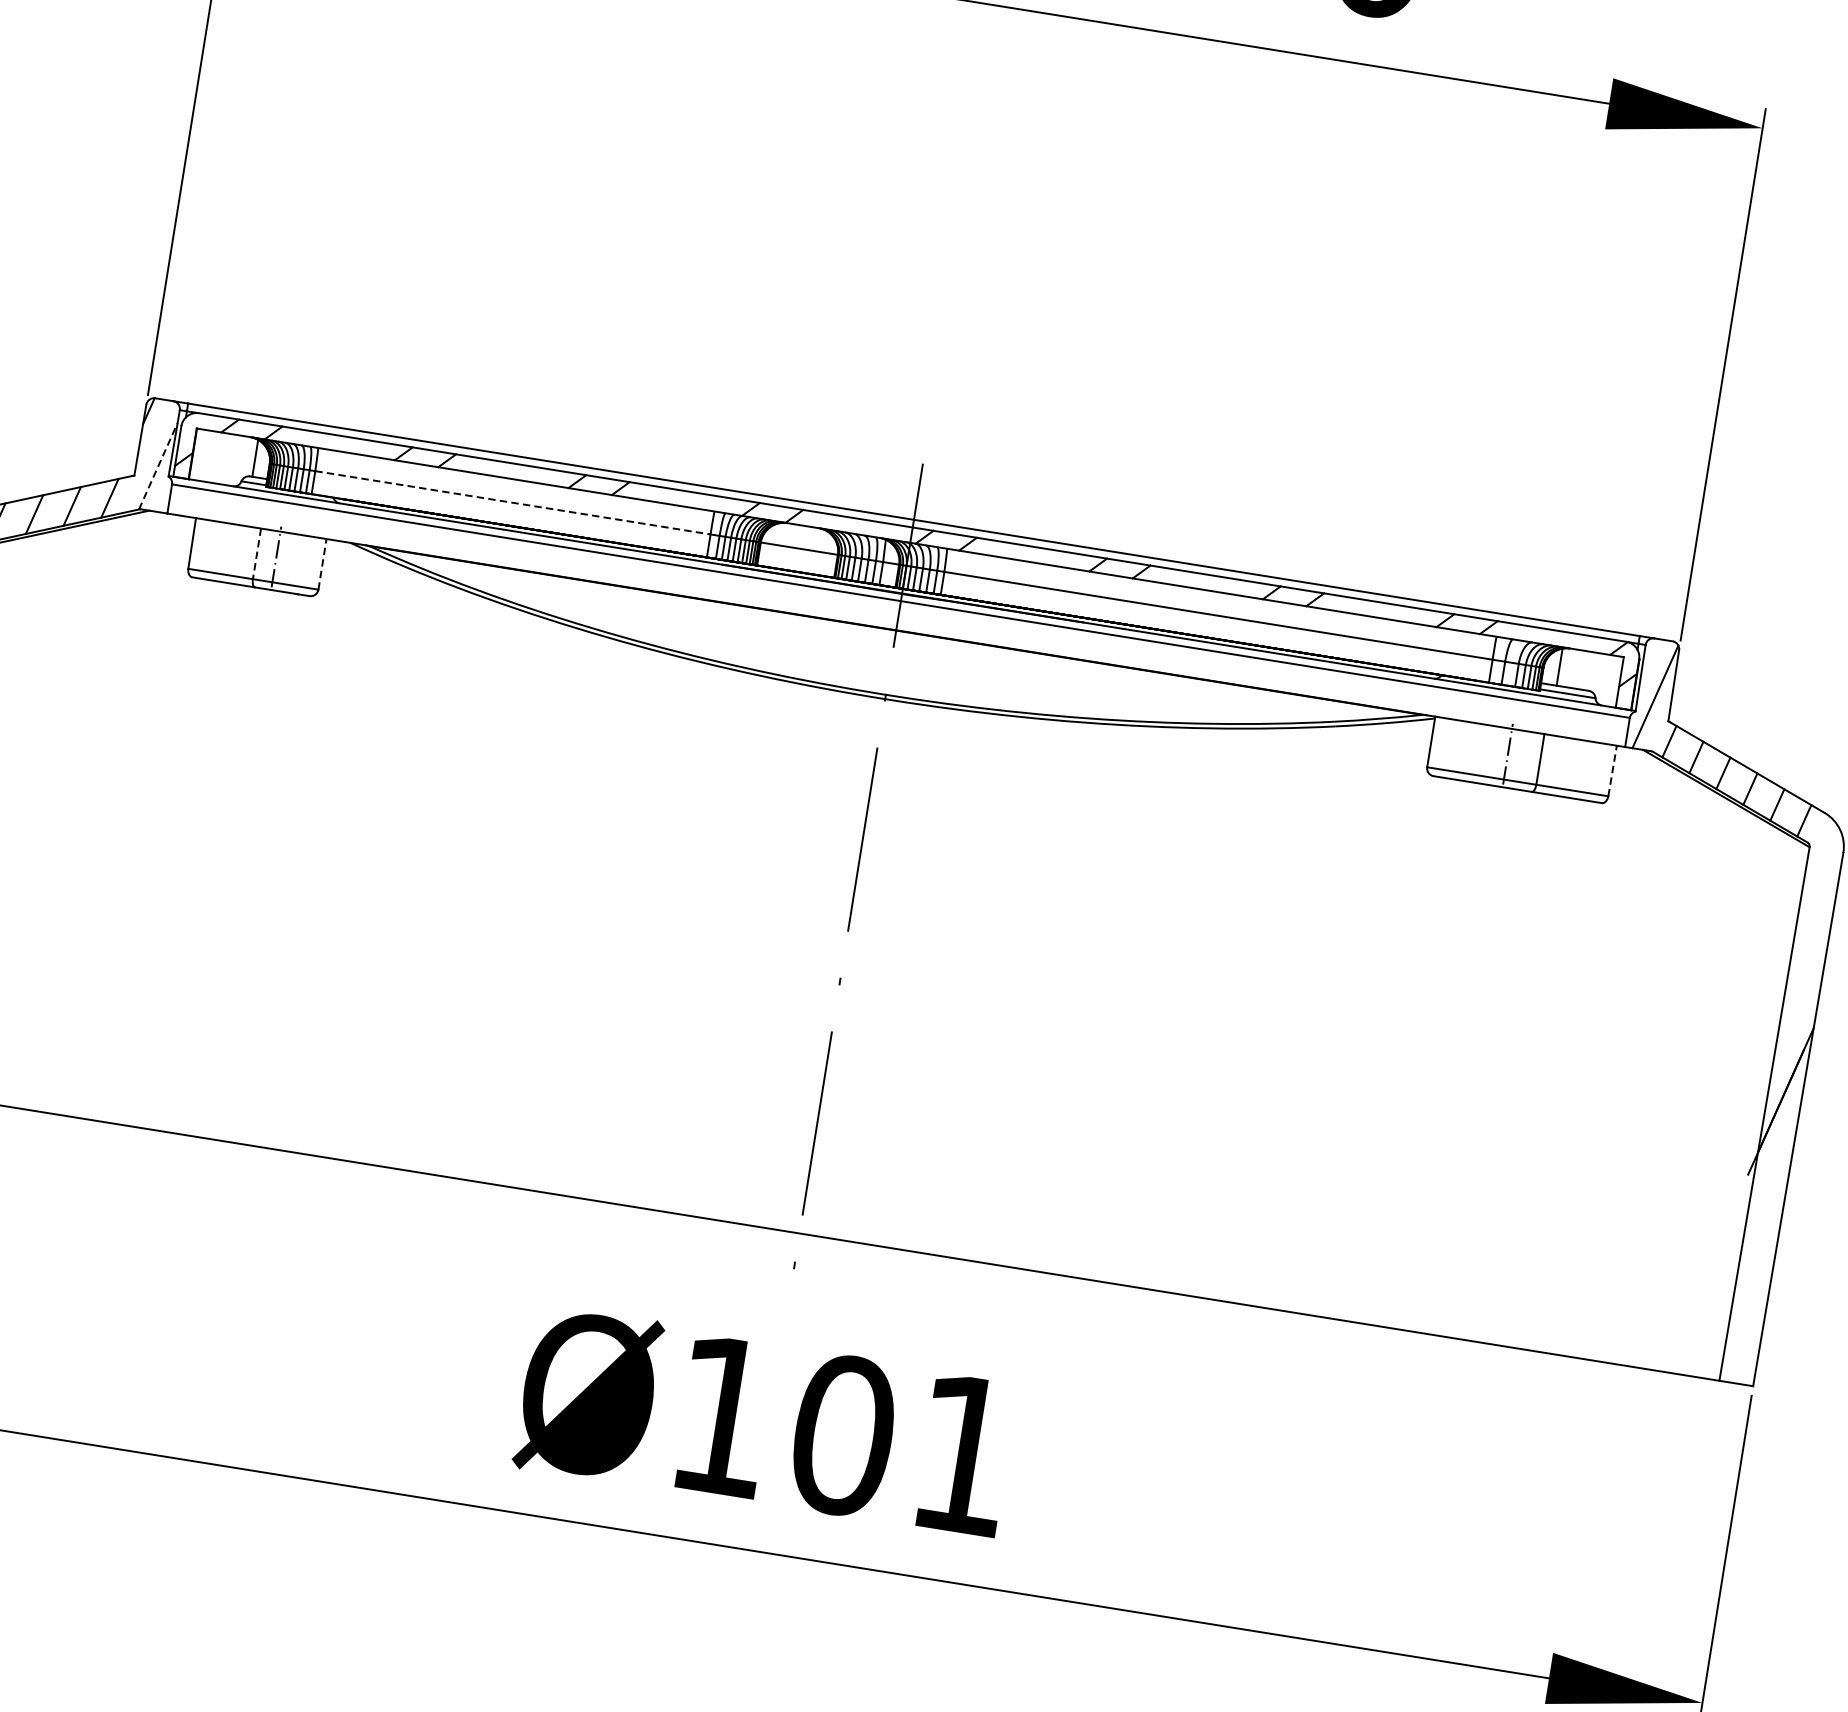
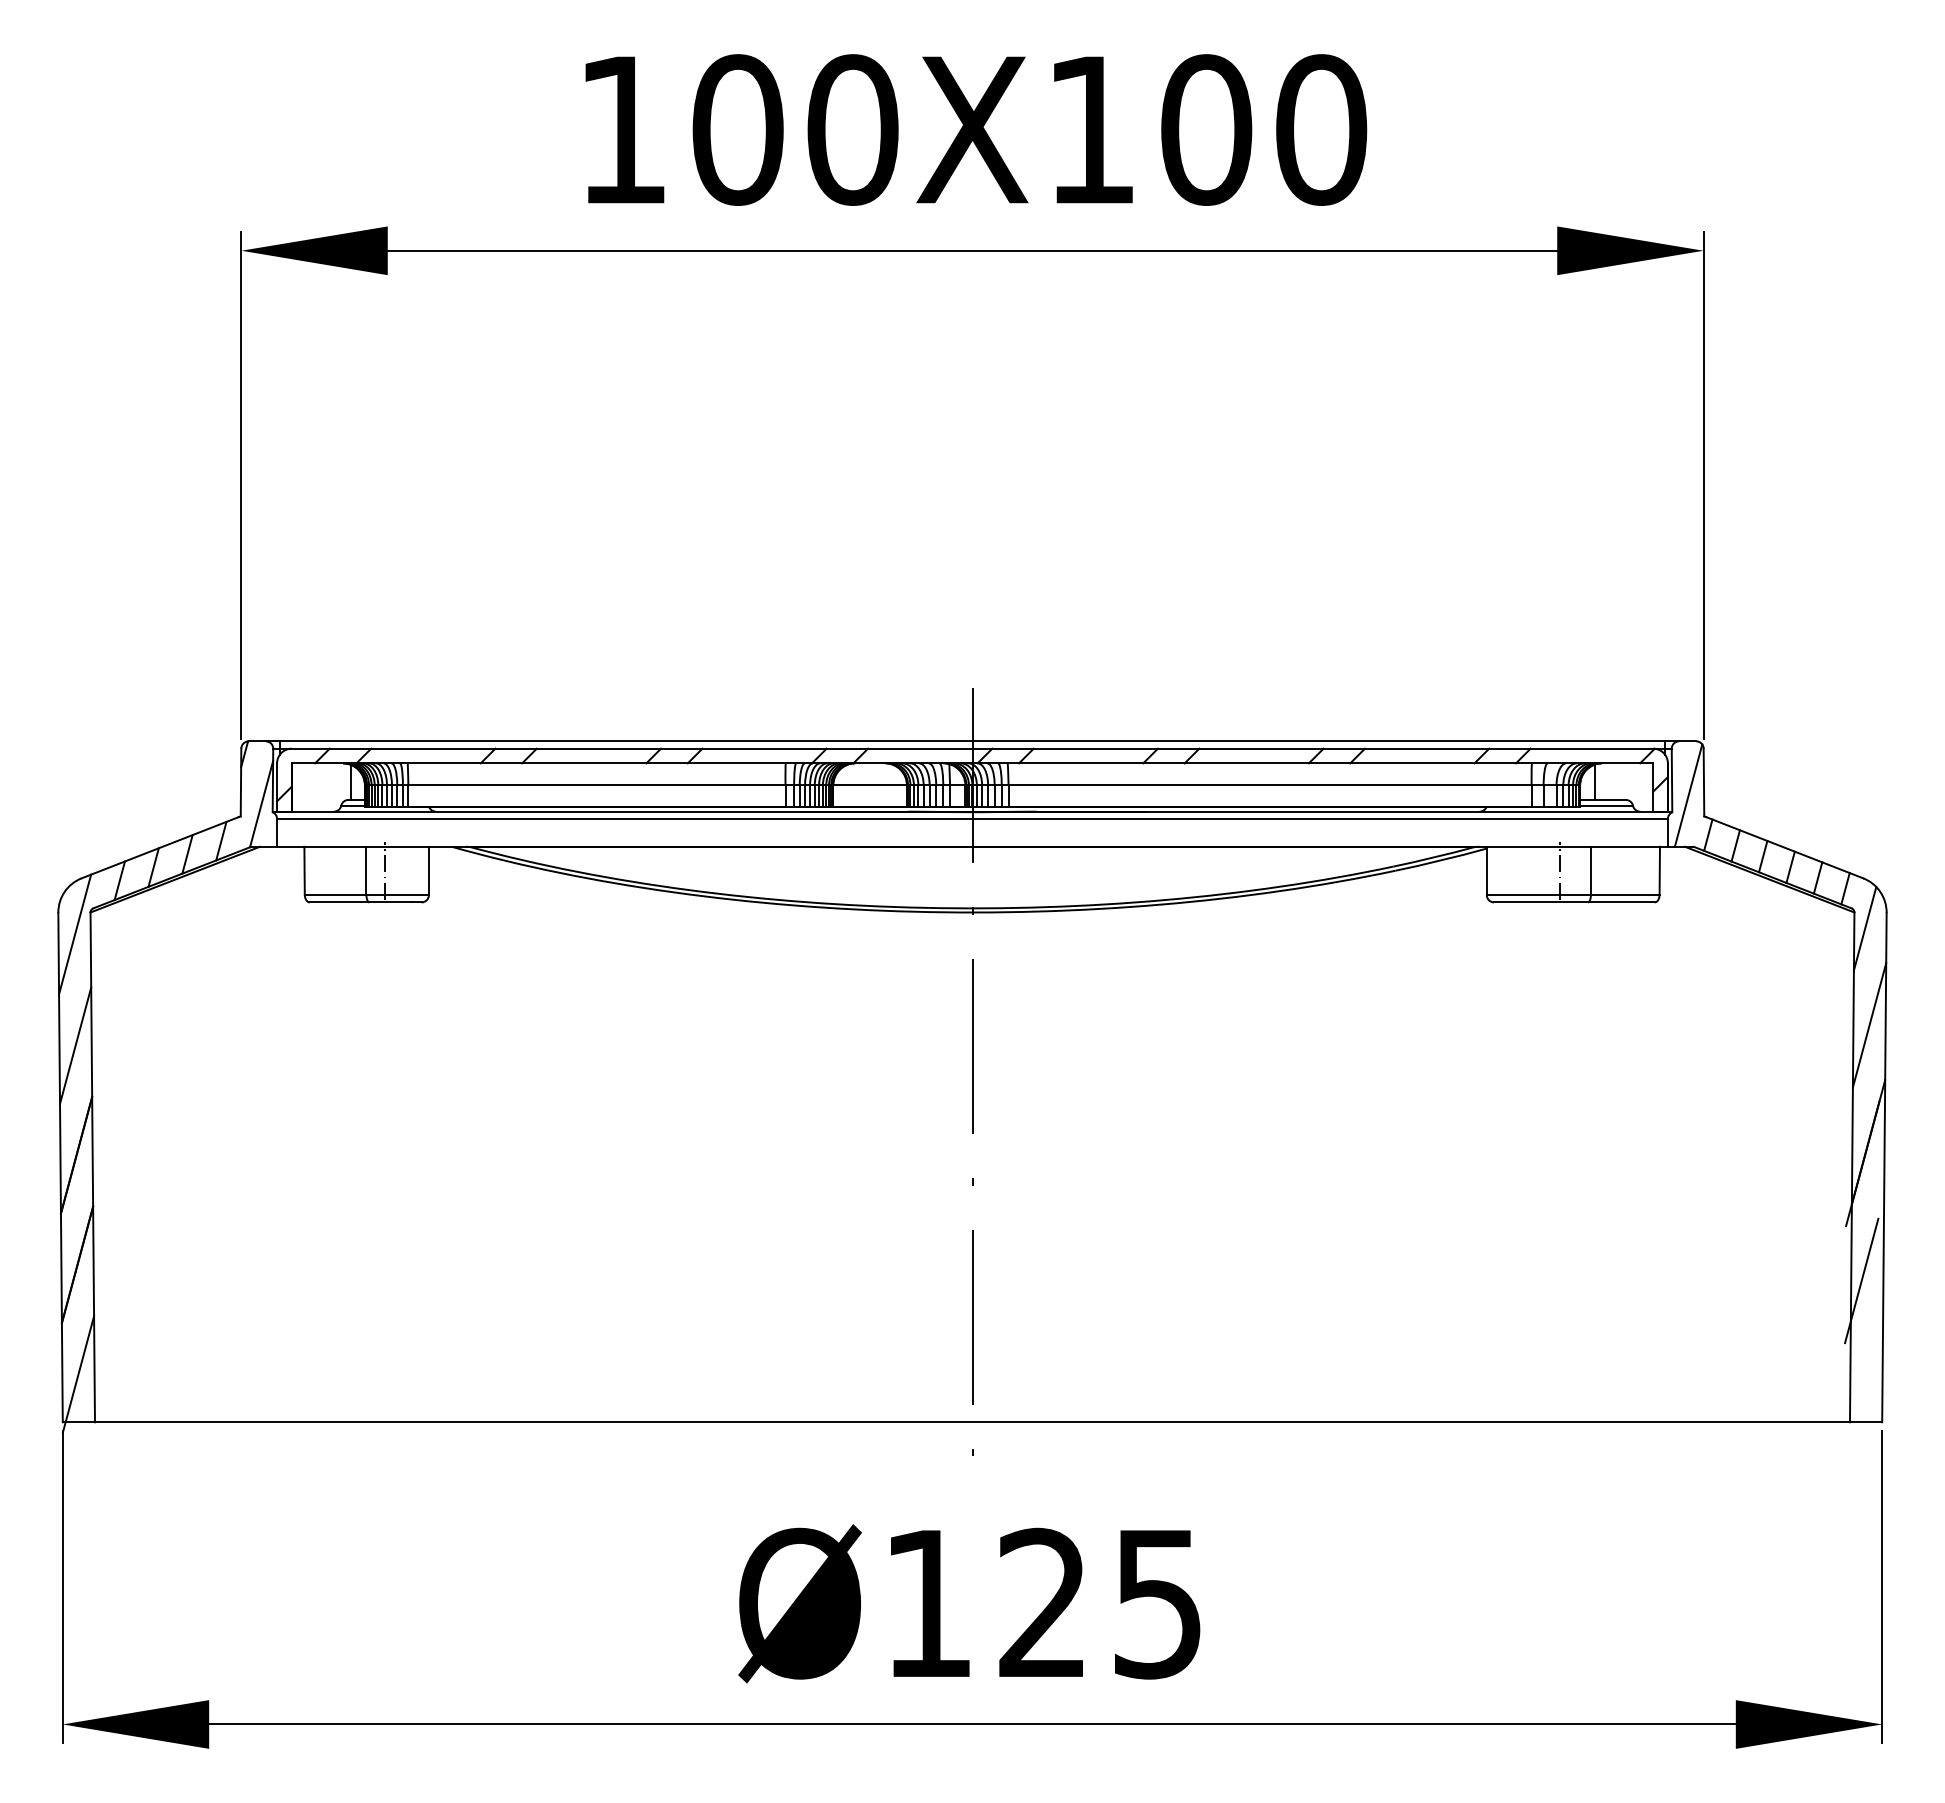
line: (158, 466) -> (261, 804), dashed -> solid
line: (512, 502) -> (596, 785), dashed -> solid
line: (256, 554) -> (366, 871), dashed -> solid
line: (322, 563) -> (428, 870), dashed -> solid
line: (1612, 770) -> (1659, 870), dashed -> solid
line: (1817, 865) -> (1864, 928), added
line: (1806, 968) -> (1869, 1025), added
line: (1755, 1234) -> (1861, 1280), added
text: (902, 1444) -> (1099, 1603), Ø101 -> Ø125

